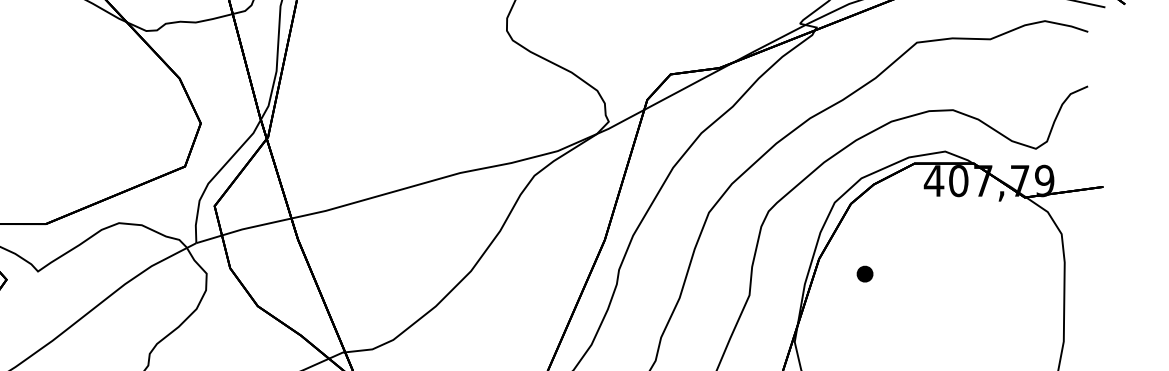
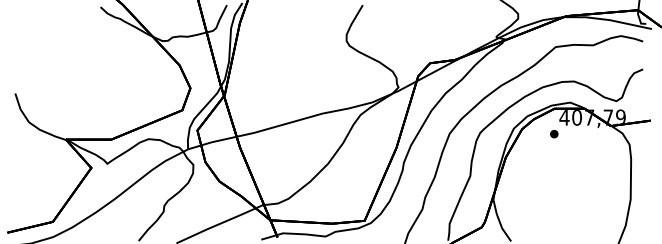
part: (865, 274) -> (554, 134), moved

